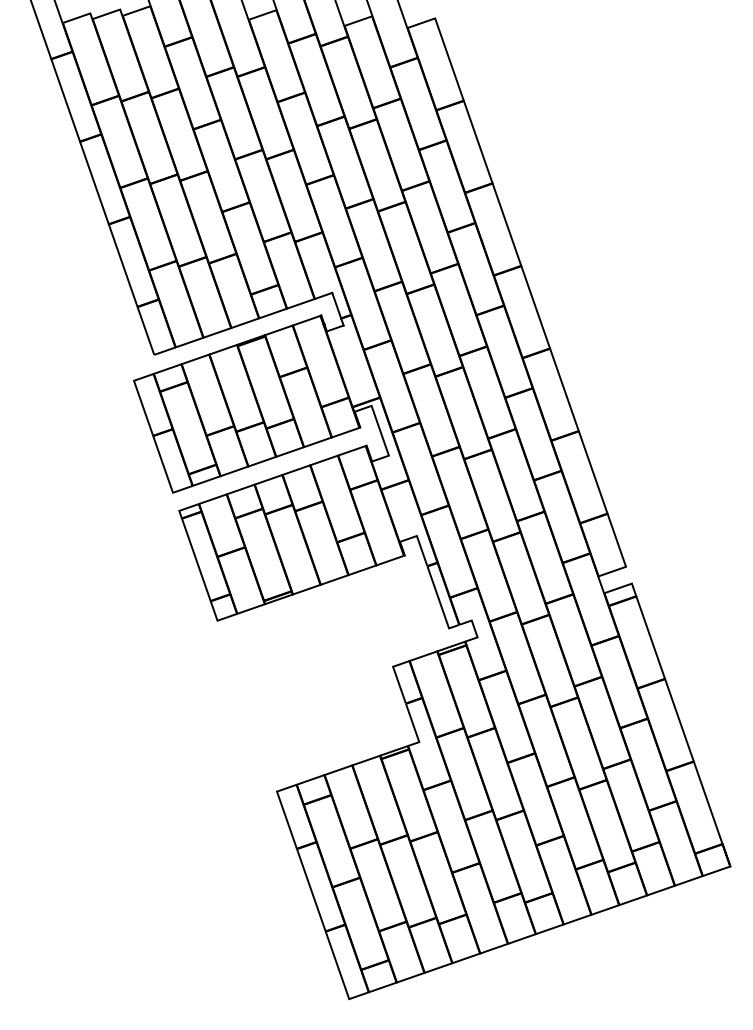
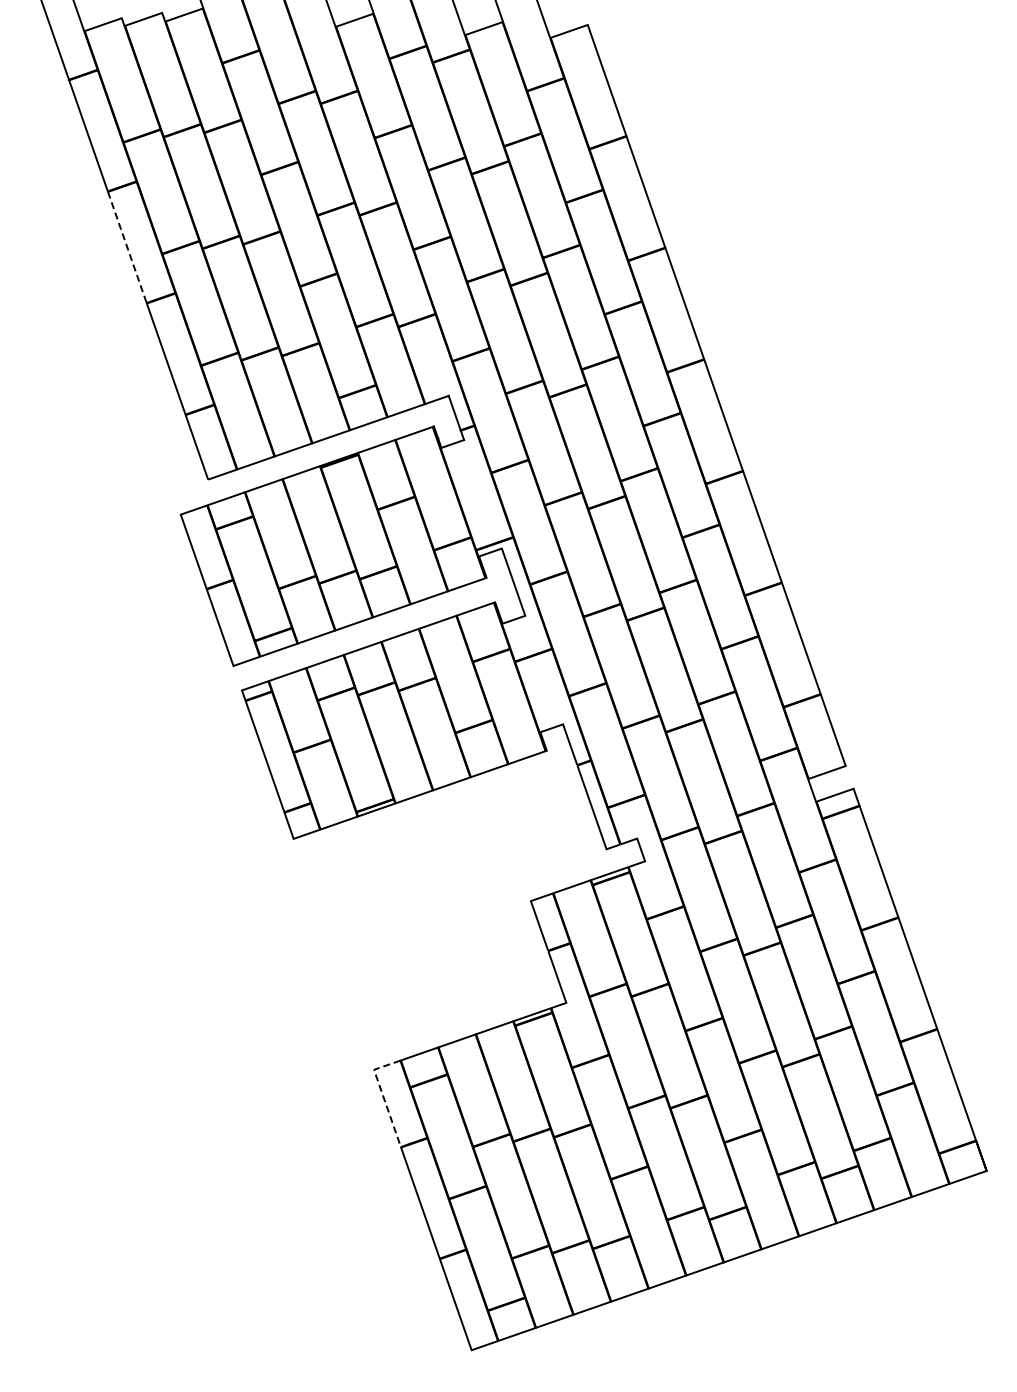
line: (94, 183) -> (127, 247), solid -> dashed
line: (283, 810) -> (382, 1095), solid -> dashed

